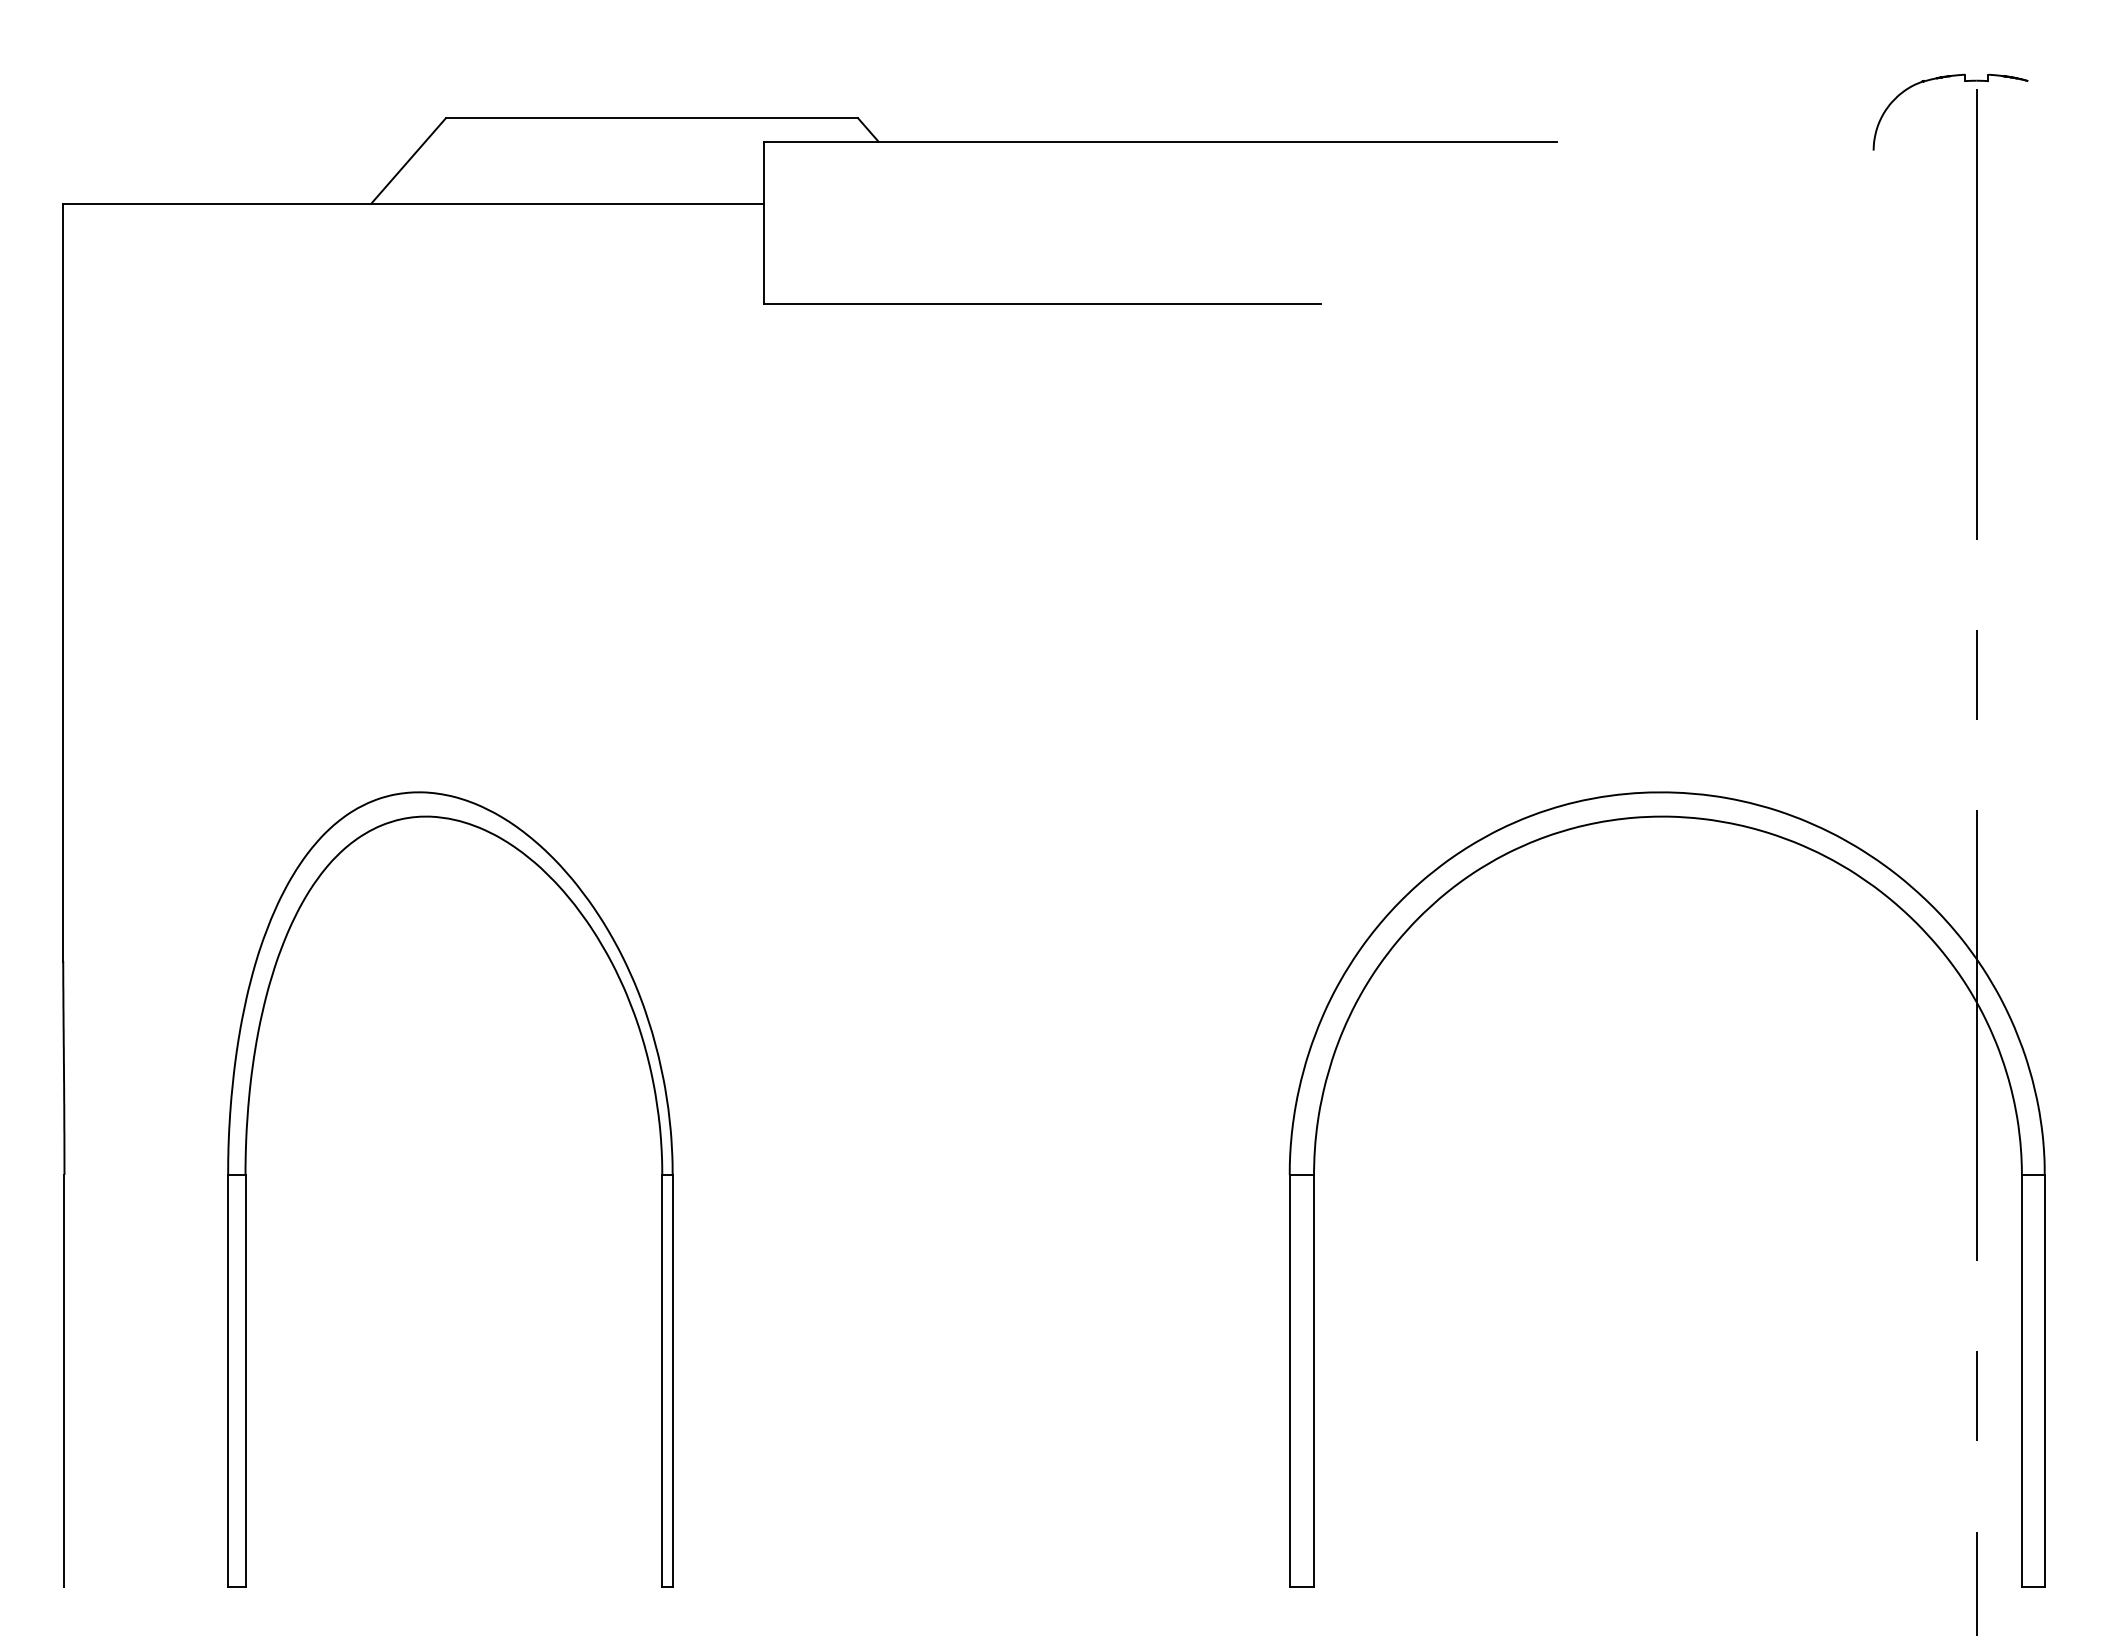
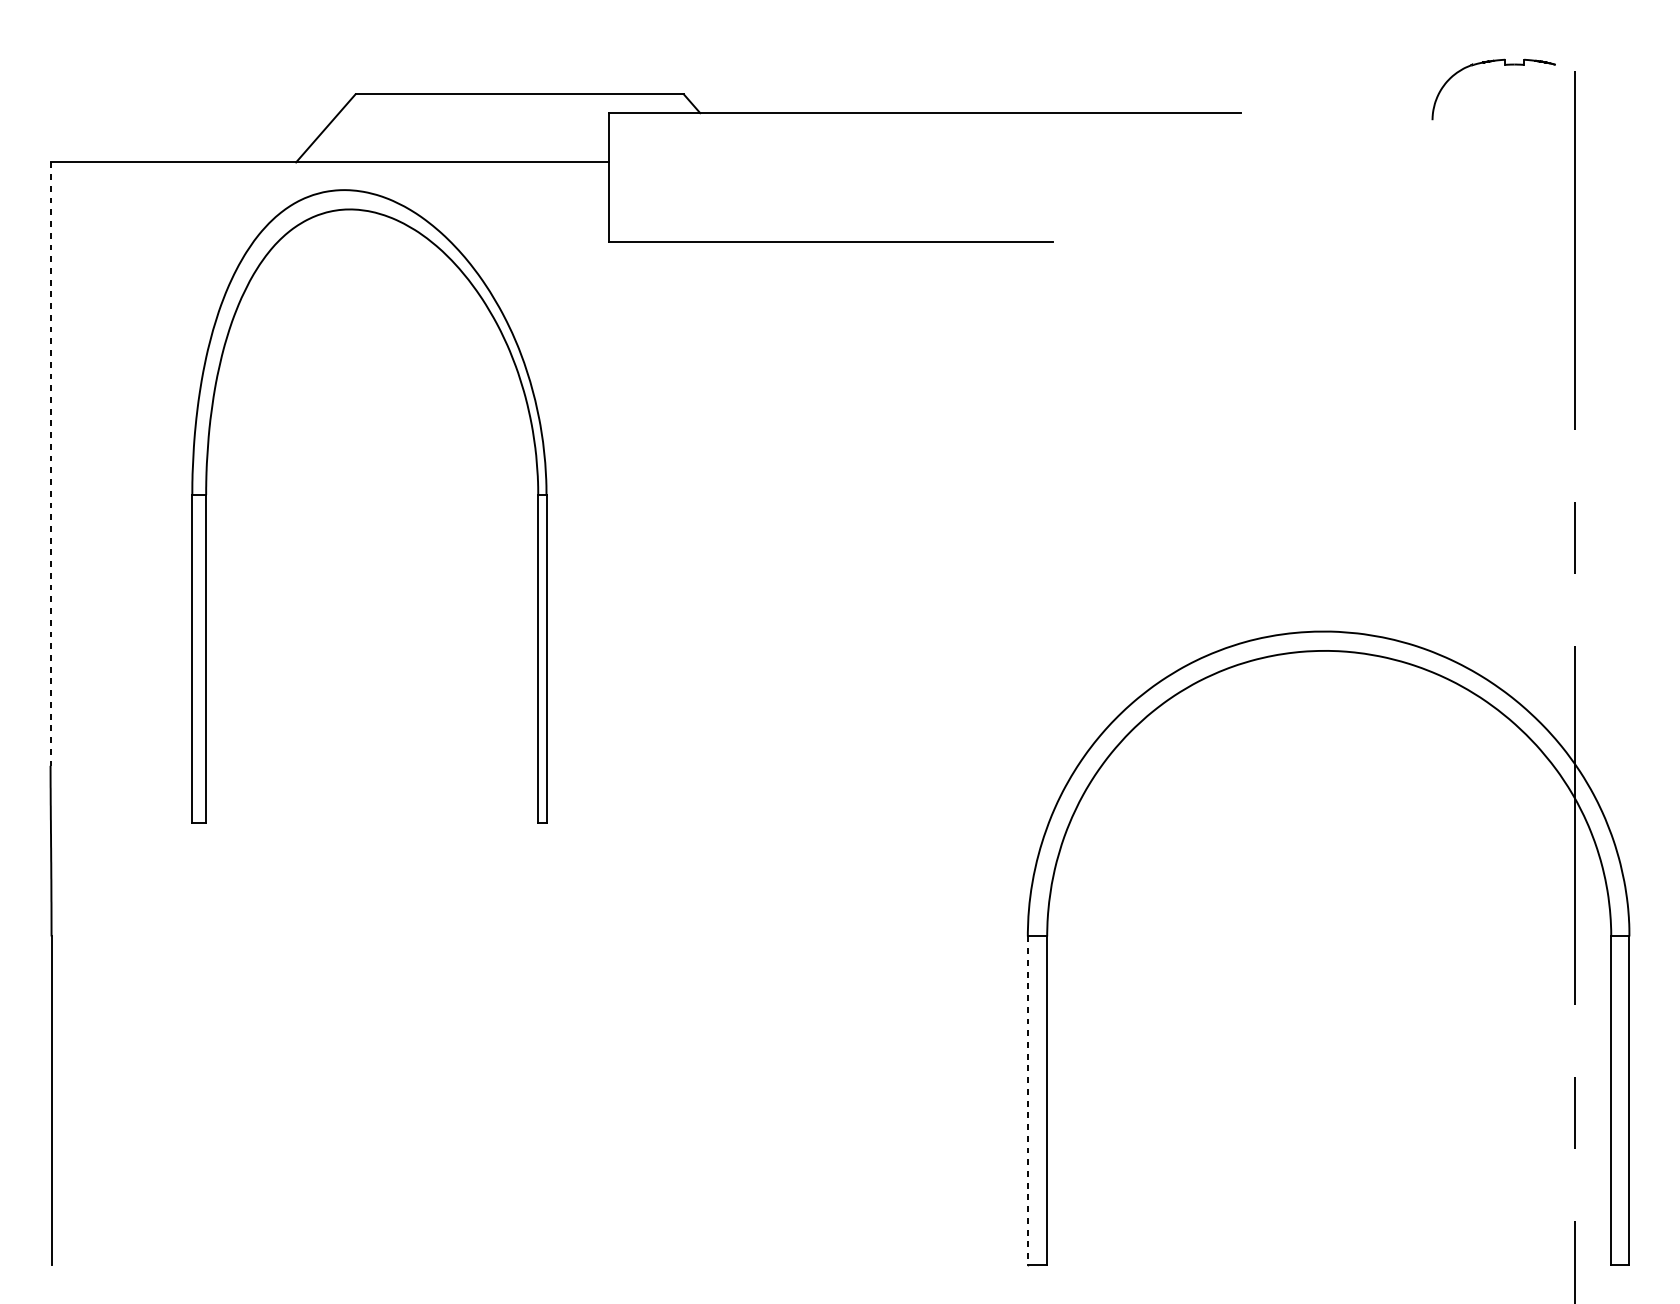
part: (1964, 81) -> (1504, 65), moved
line: (63, 583) -> (50, 465), solid -> dashed
part: (246, 1189) -> (206, 506), moved
line: (1289, 1381) -> (1027, 1100), solid -> dashed

